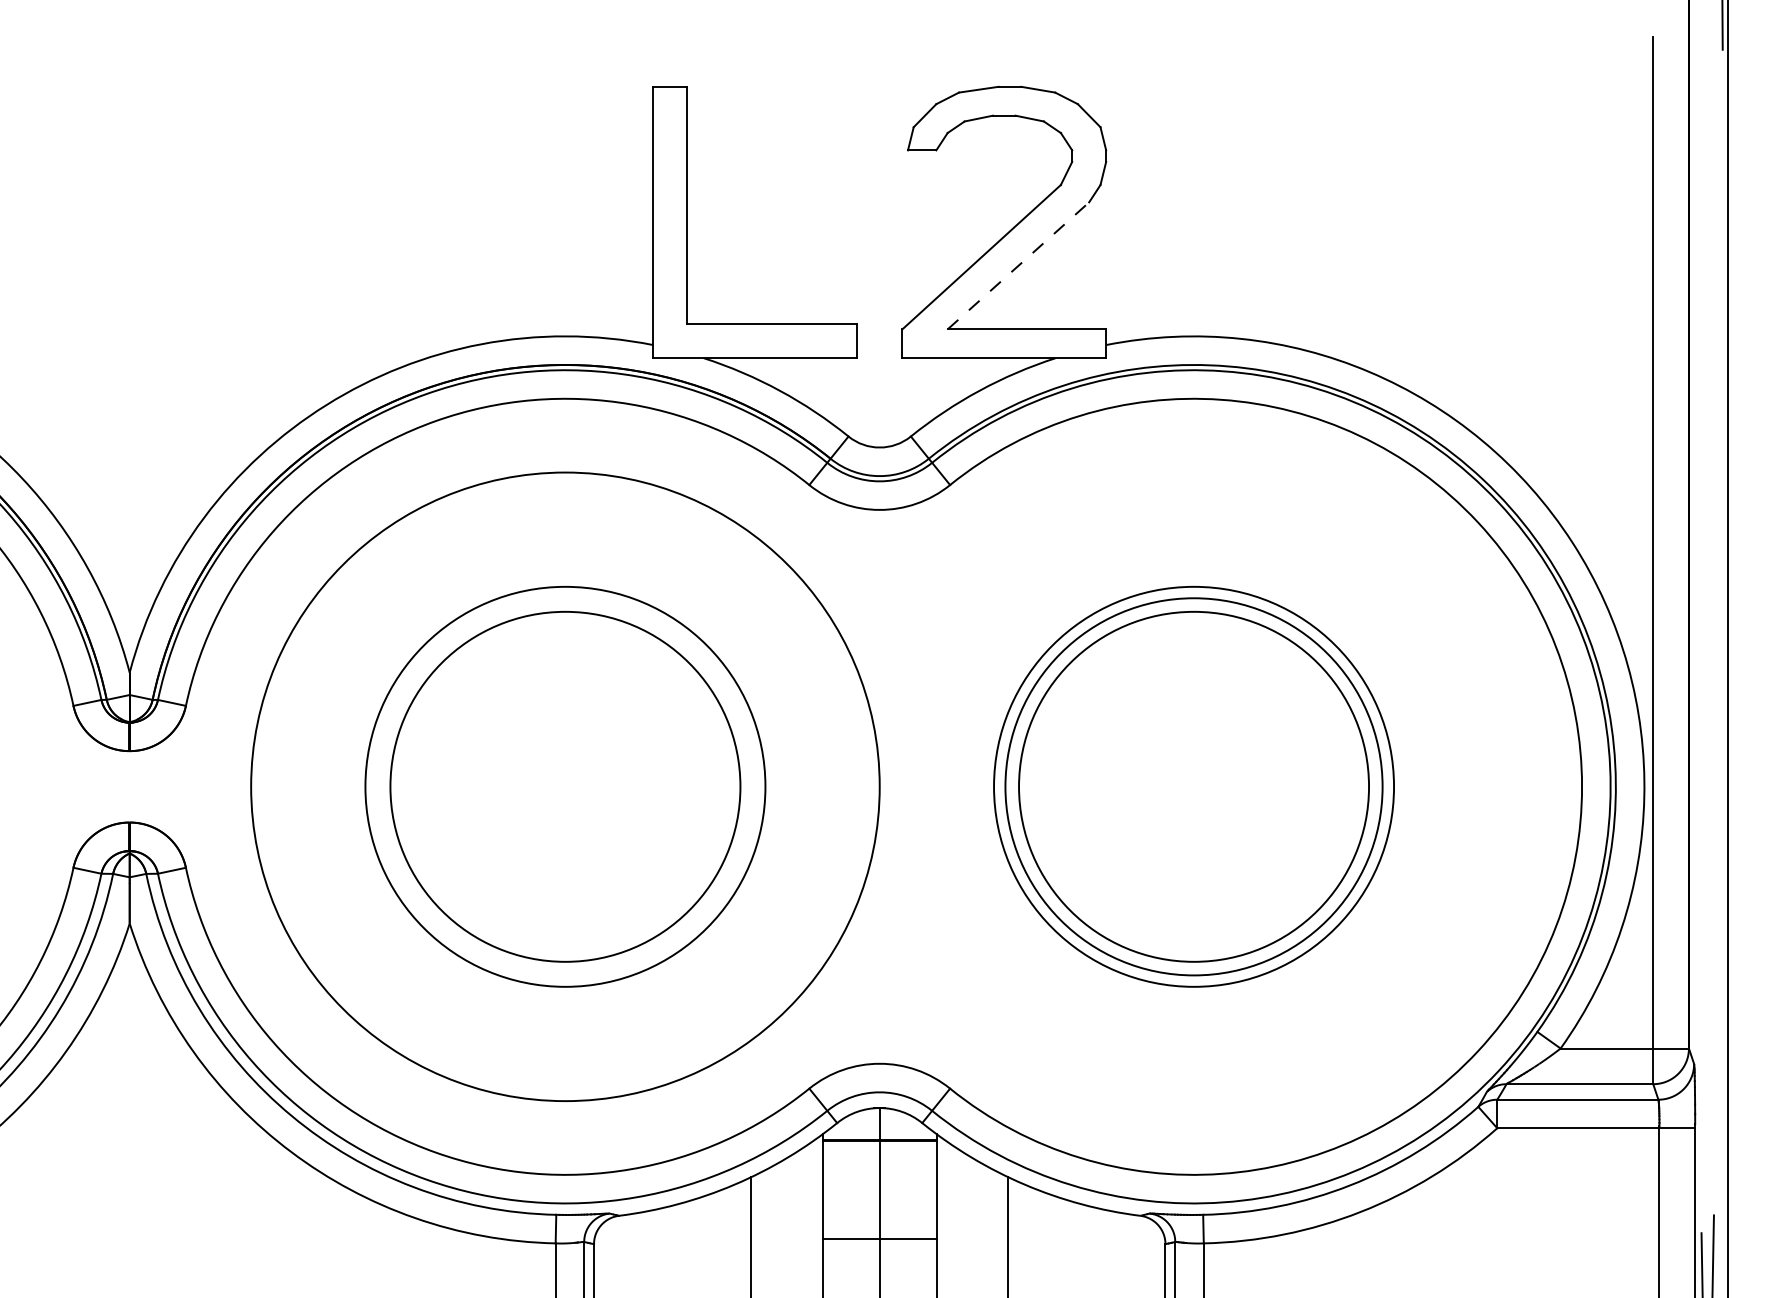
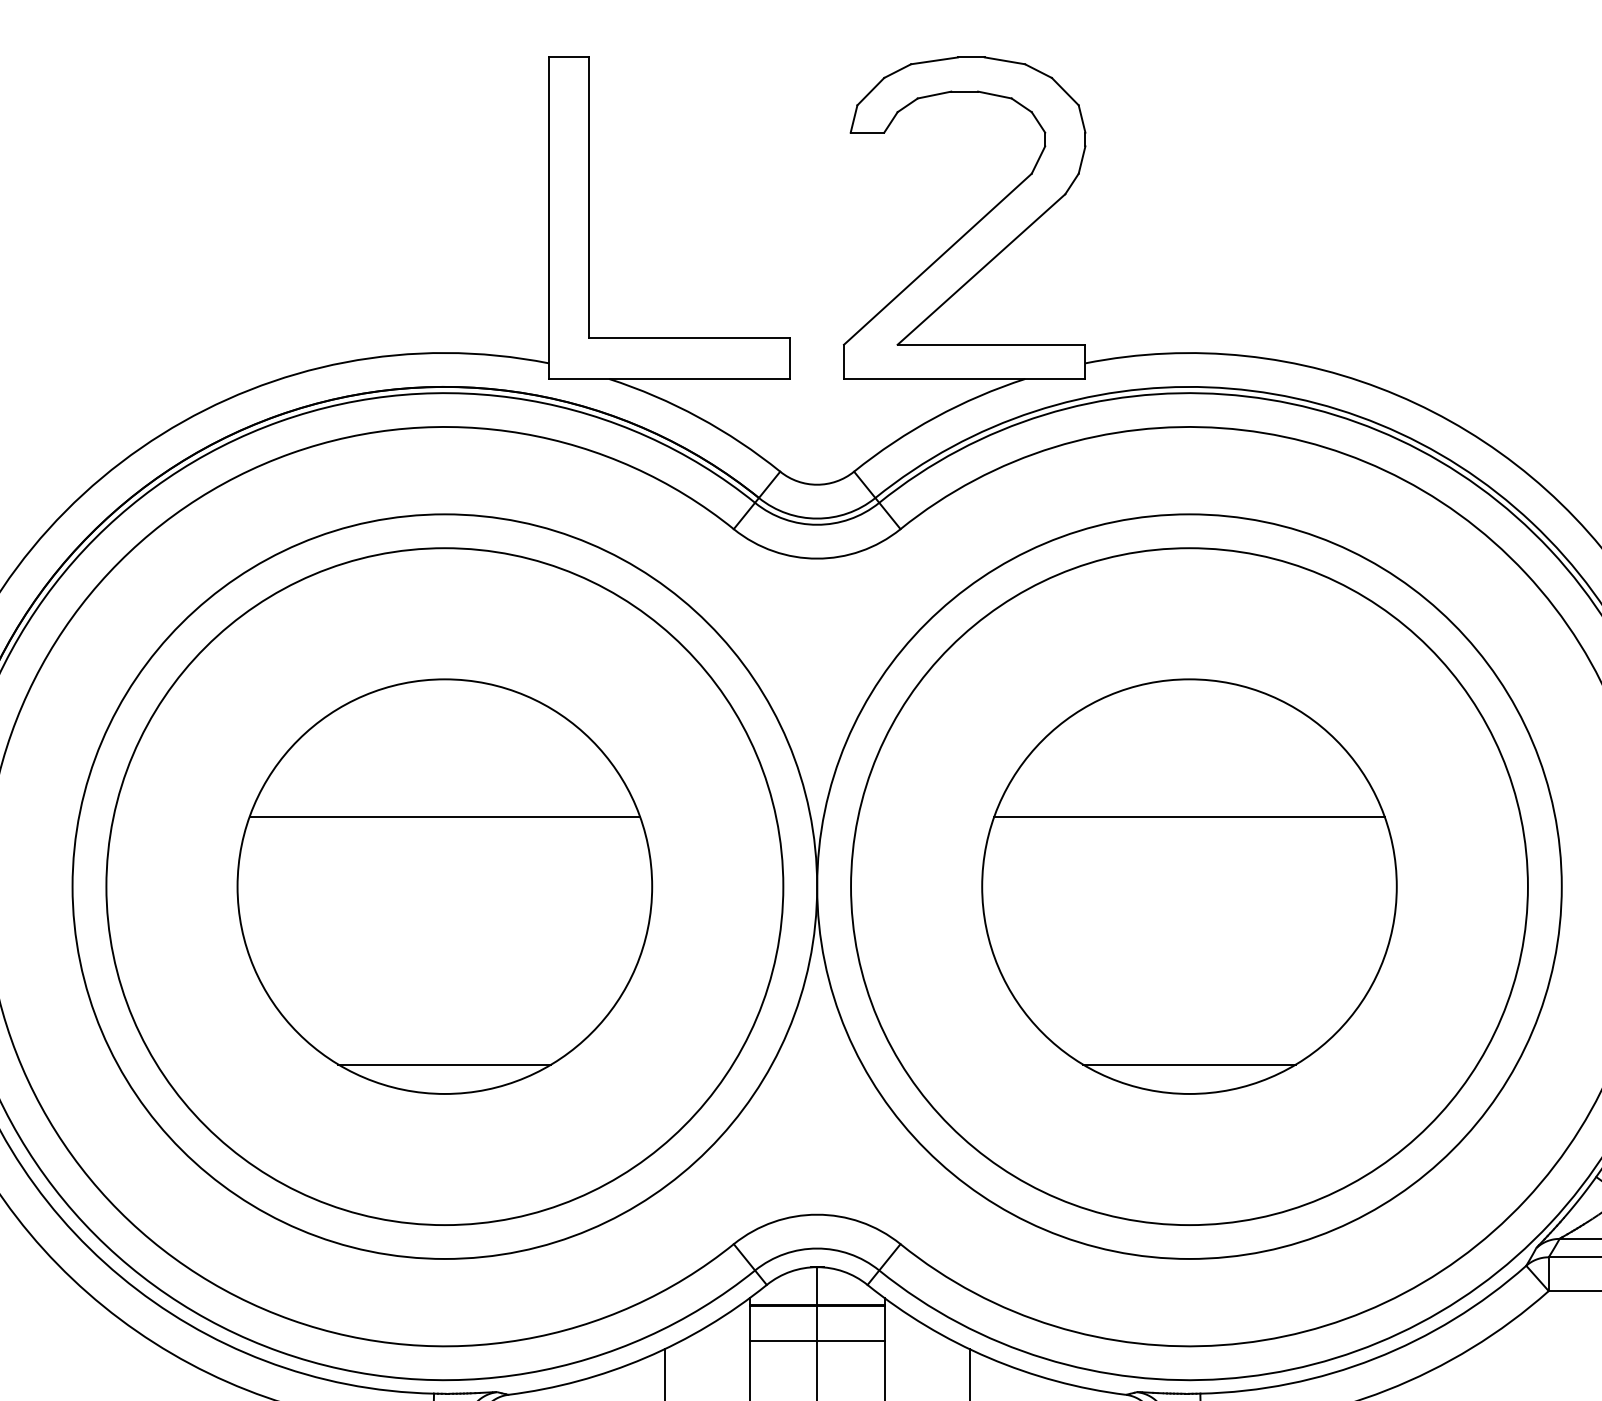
line: (1018, 265) -> (981, 269), dashed -> solid
line: (565, 728) -> (444, 817), added
line: (1193, 728) -> (1188, 817), added
circle: (565, 786) -> (444, 886), size x1.43
circle: (1193, 786) -> (1188, 886), size x1.43
circle: (1193, 786) -> (1188, 886), size x1.67
line: (565, 936) -> (444, 1063), added
line: (1193, 936) -> (1188, 1063), added
line: (879, 1170) -> (816, 1341), added

